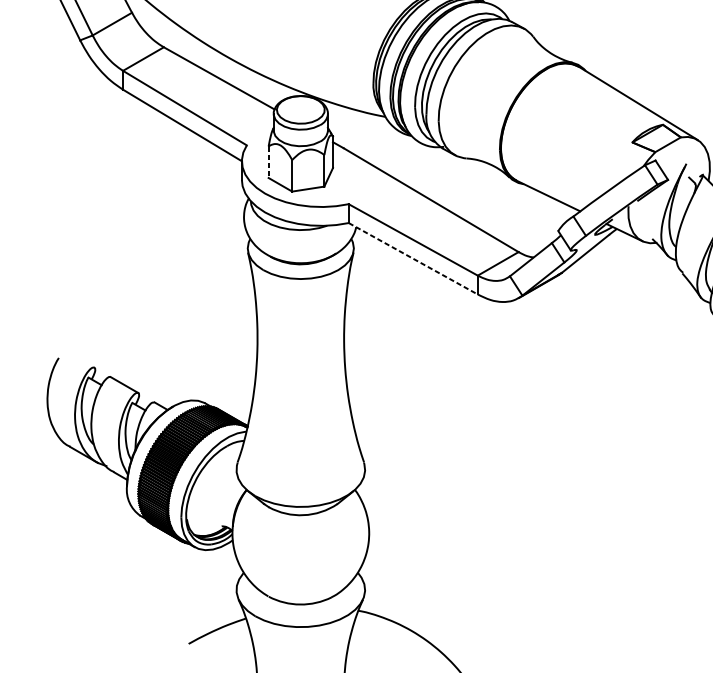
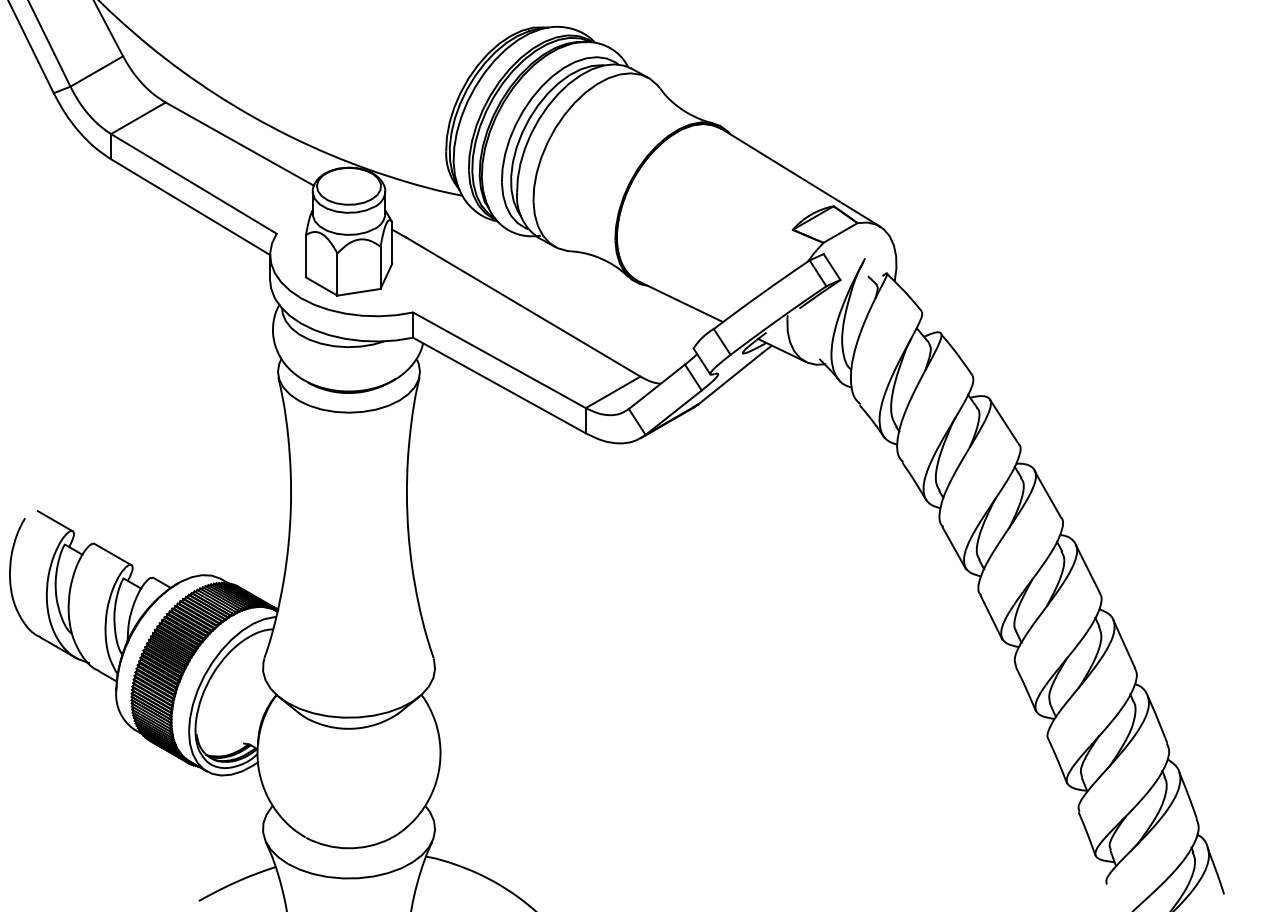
line: (268, 162) -> (305, 256), dashed -> solid
line: (413, 258) -> (499, 385), dashed -> solid
line: (80, 360) -> (54, 521), added

